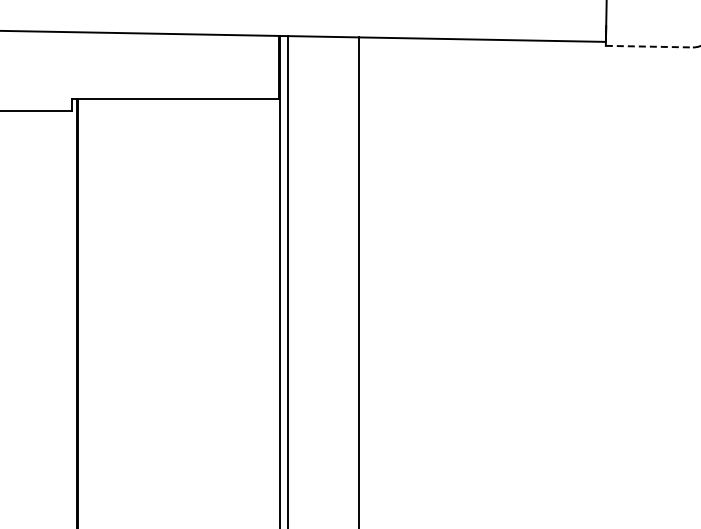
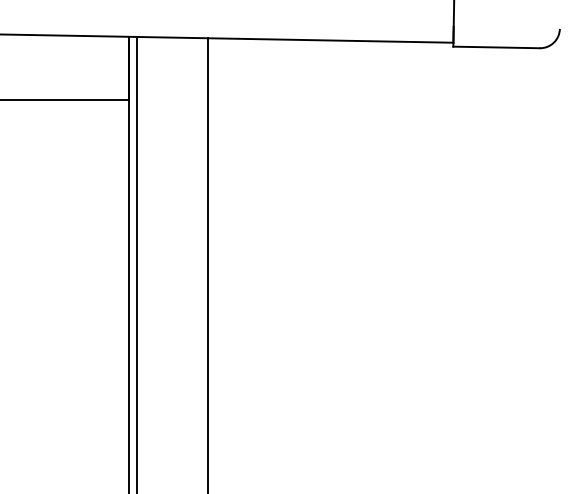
line: (649, 46) -> (496, 47), dashed -> solid

